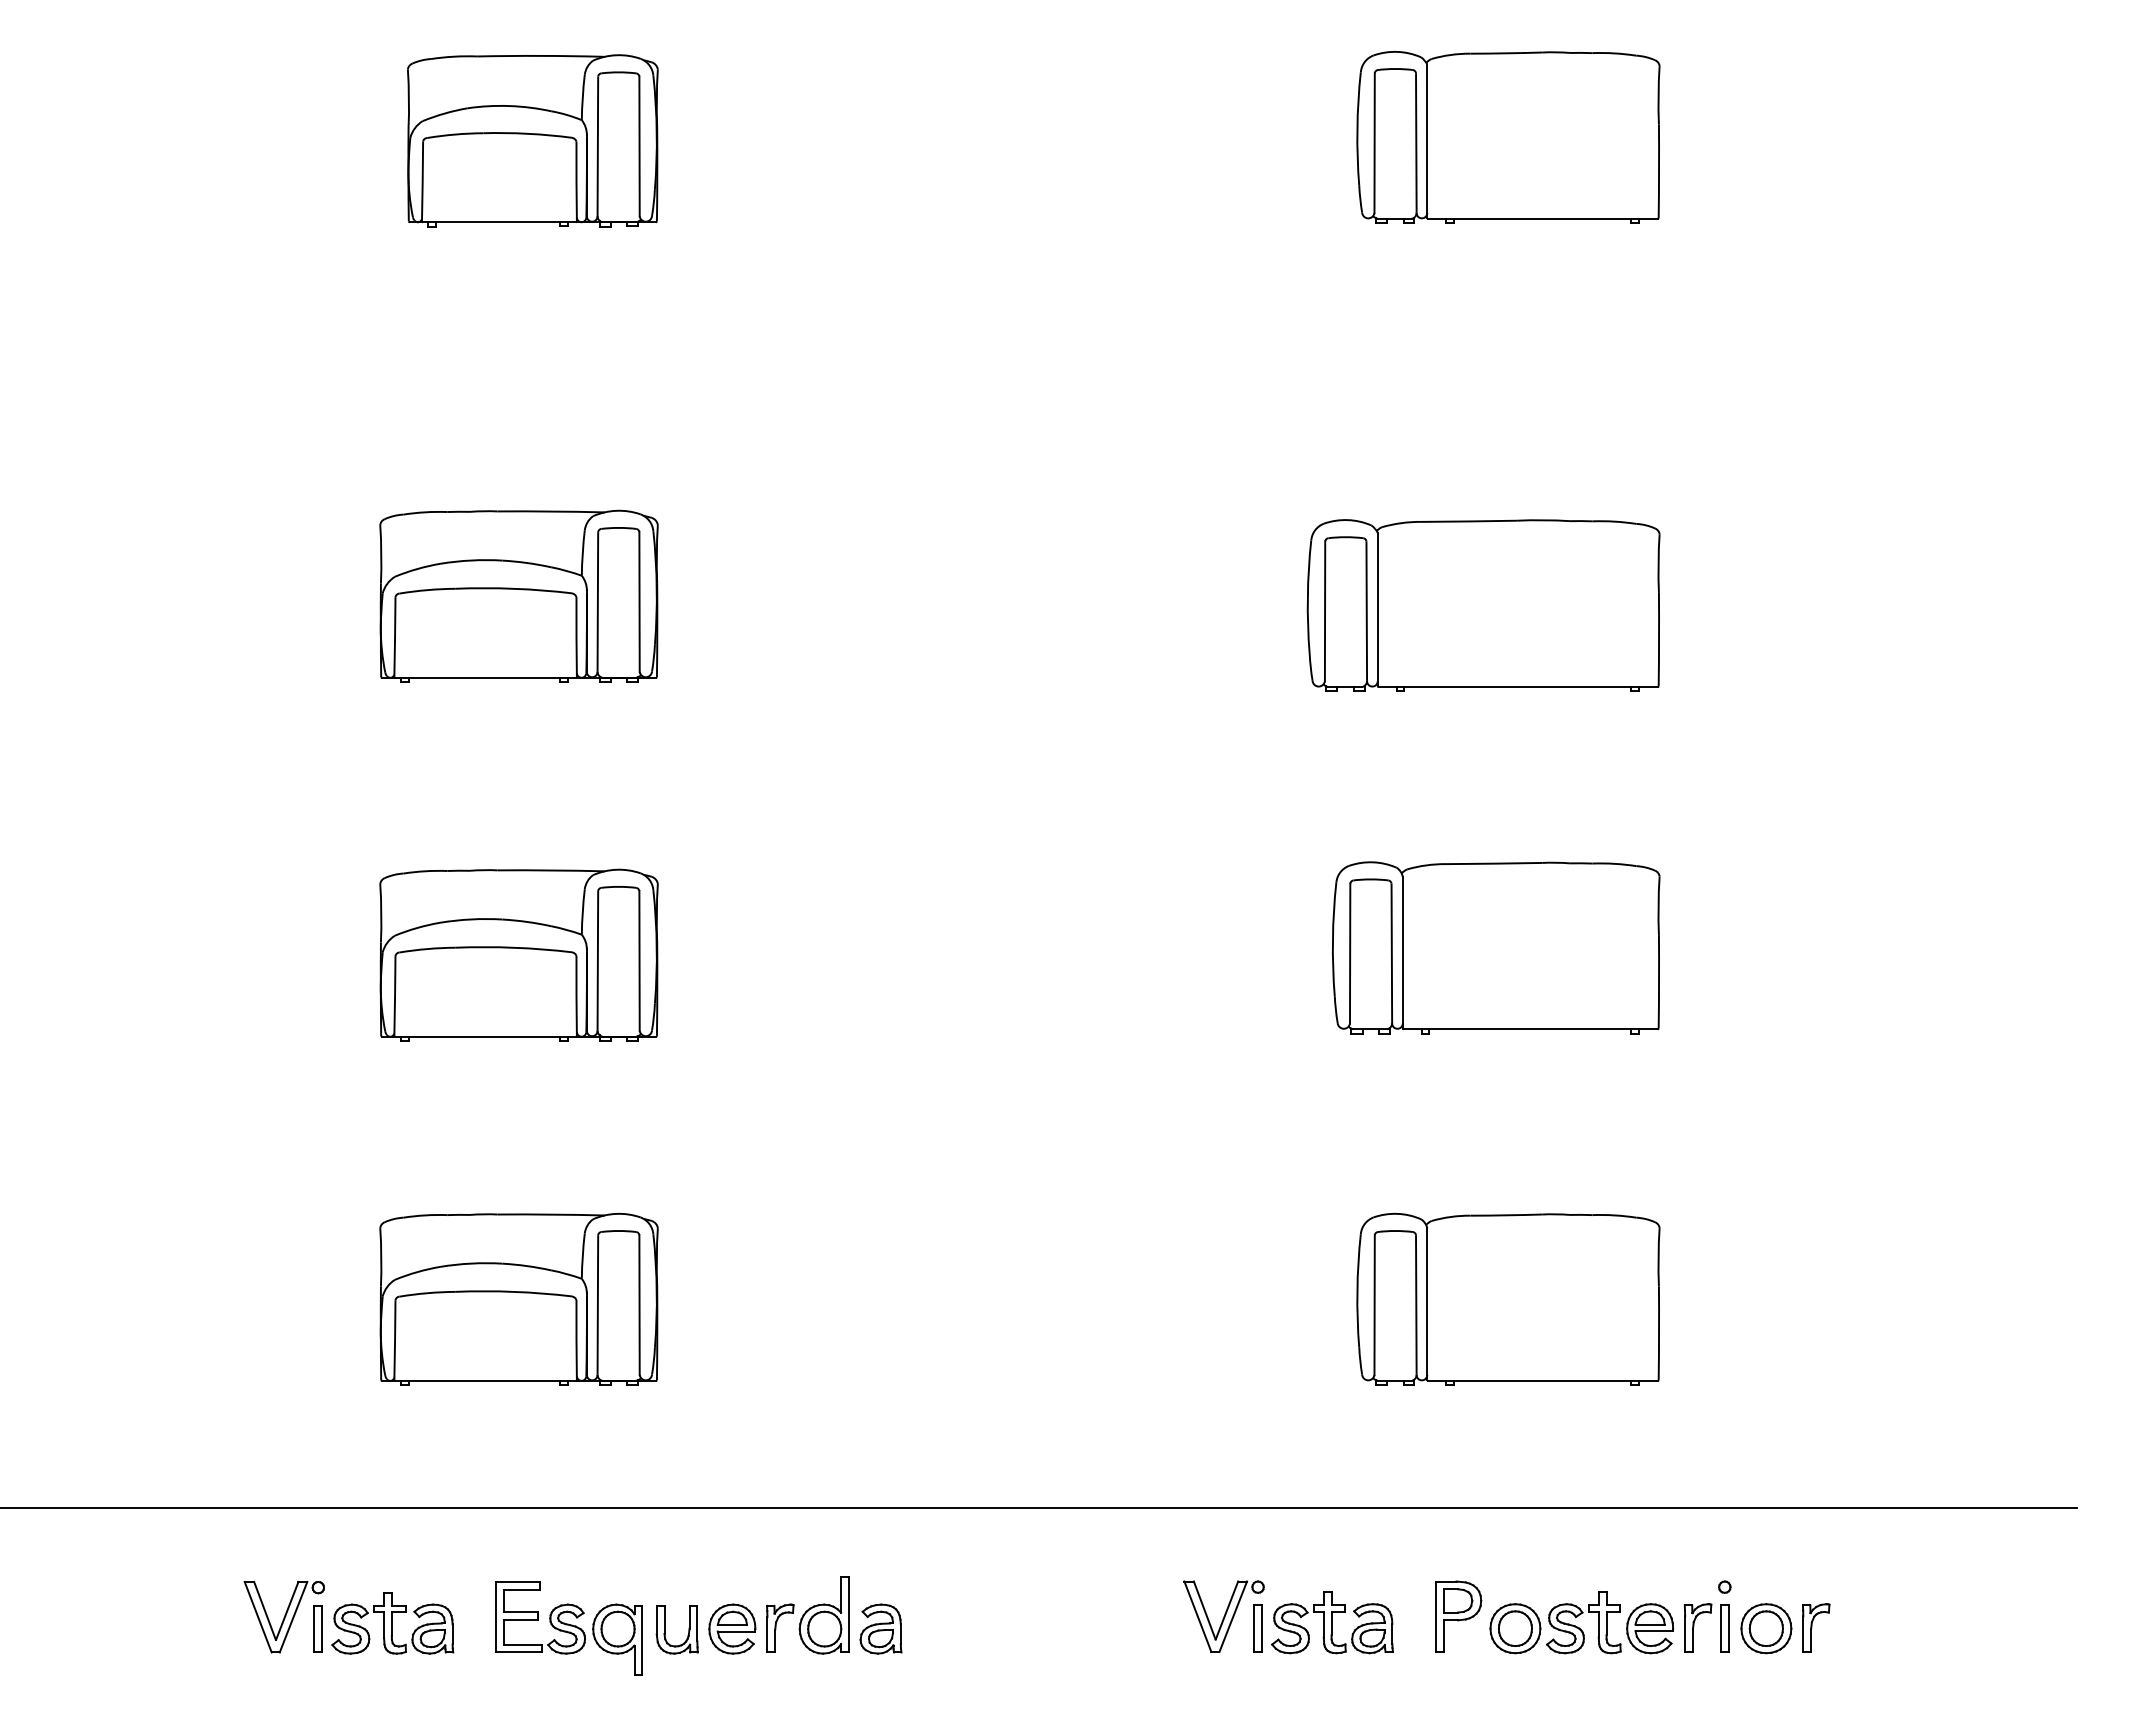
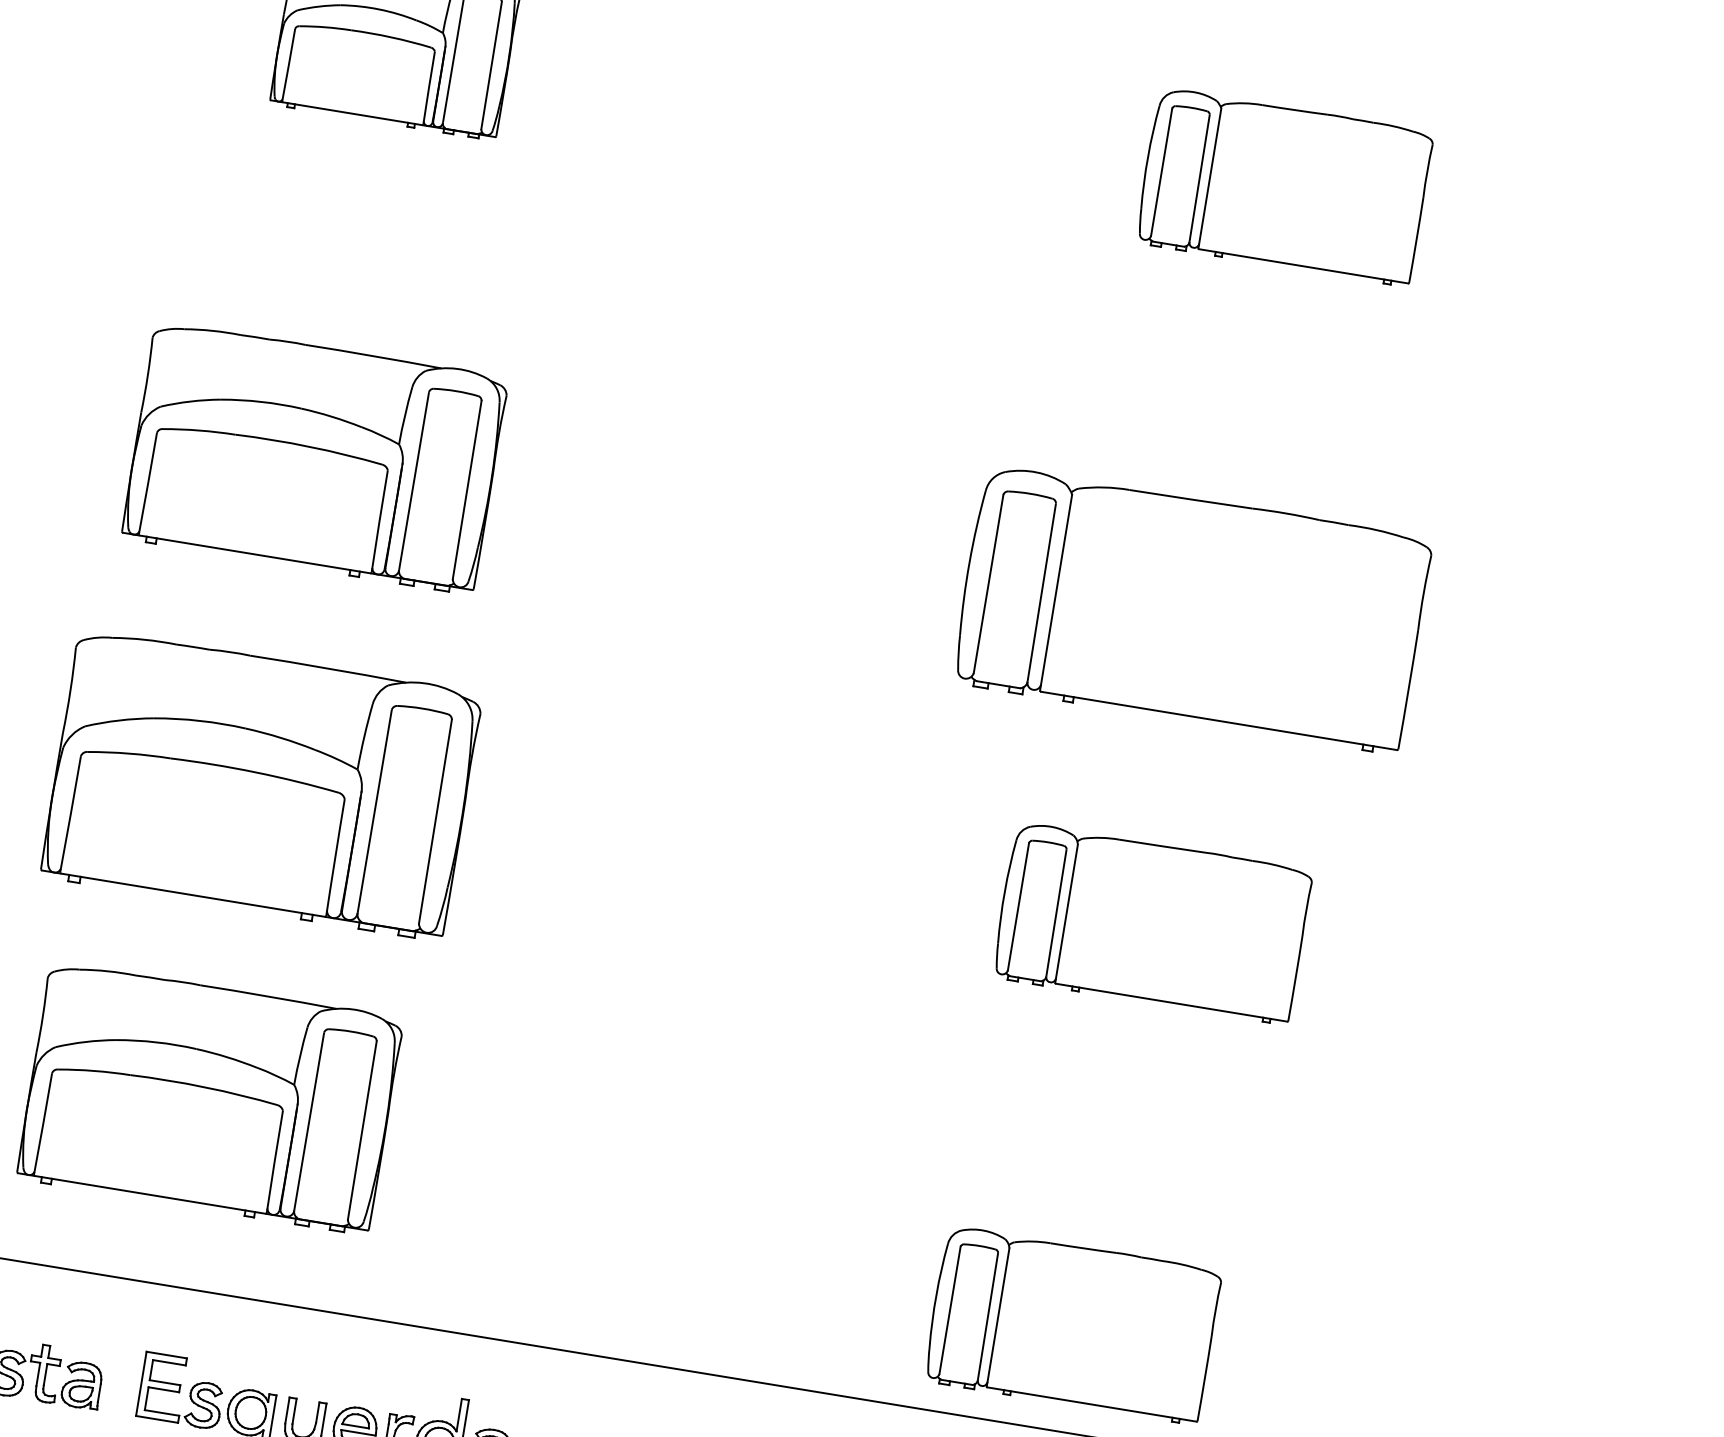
part: (518, 595) -> (314, 456), size x1.4
part: (1483, 605) -> (1191, 609), size x1.4
part: (518, 954) -> (260, 783), size x1.6
part: (518, 1298) -> (209, 1096), size x1.4
part: (1508, 1298) -> (1072, 1324), moved

